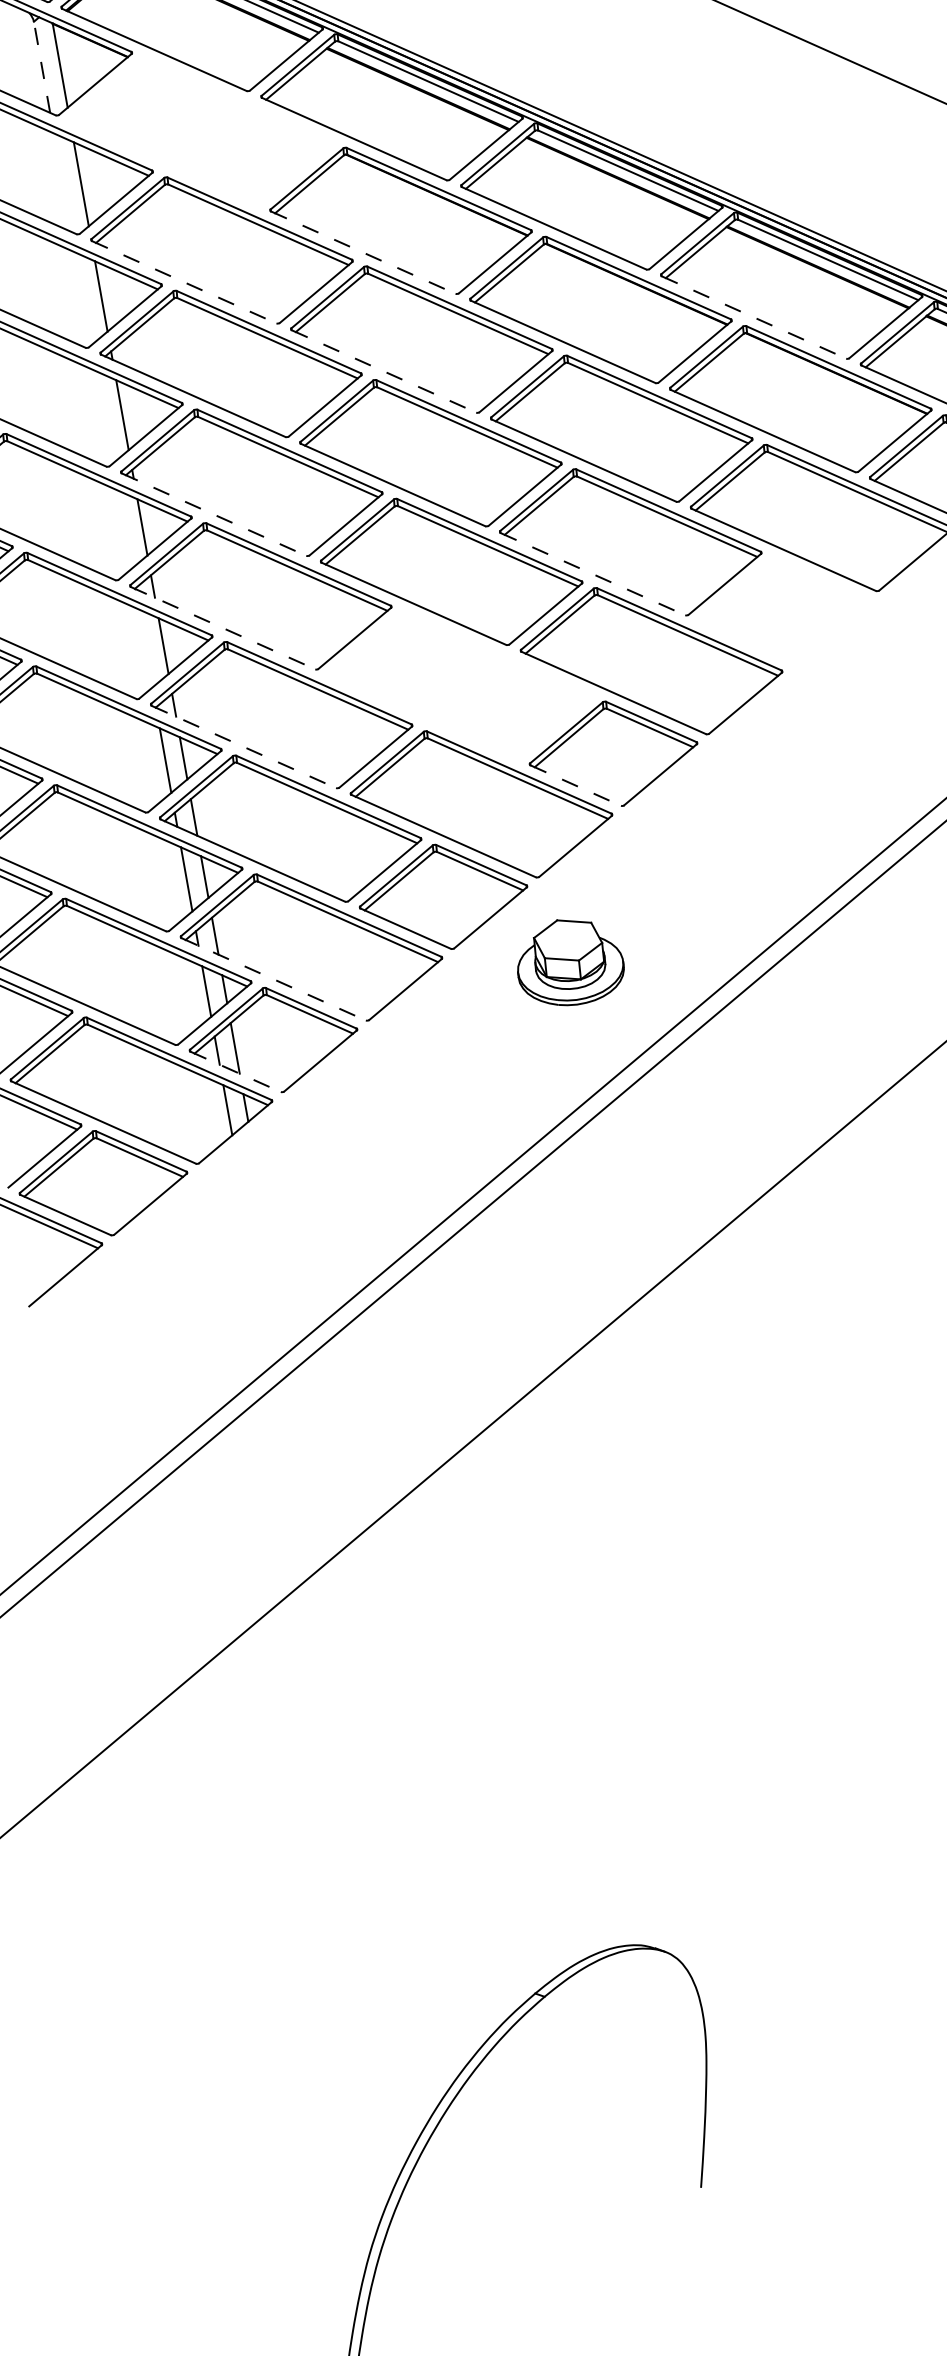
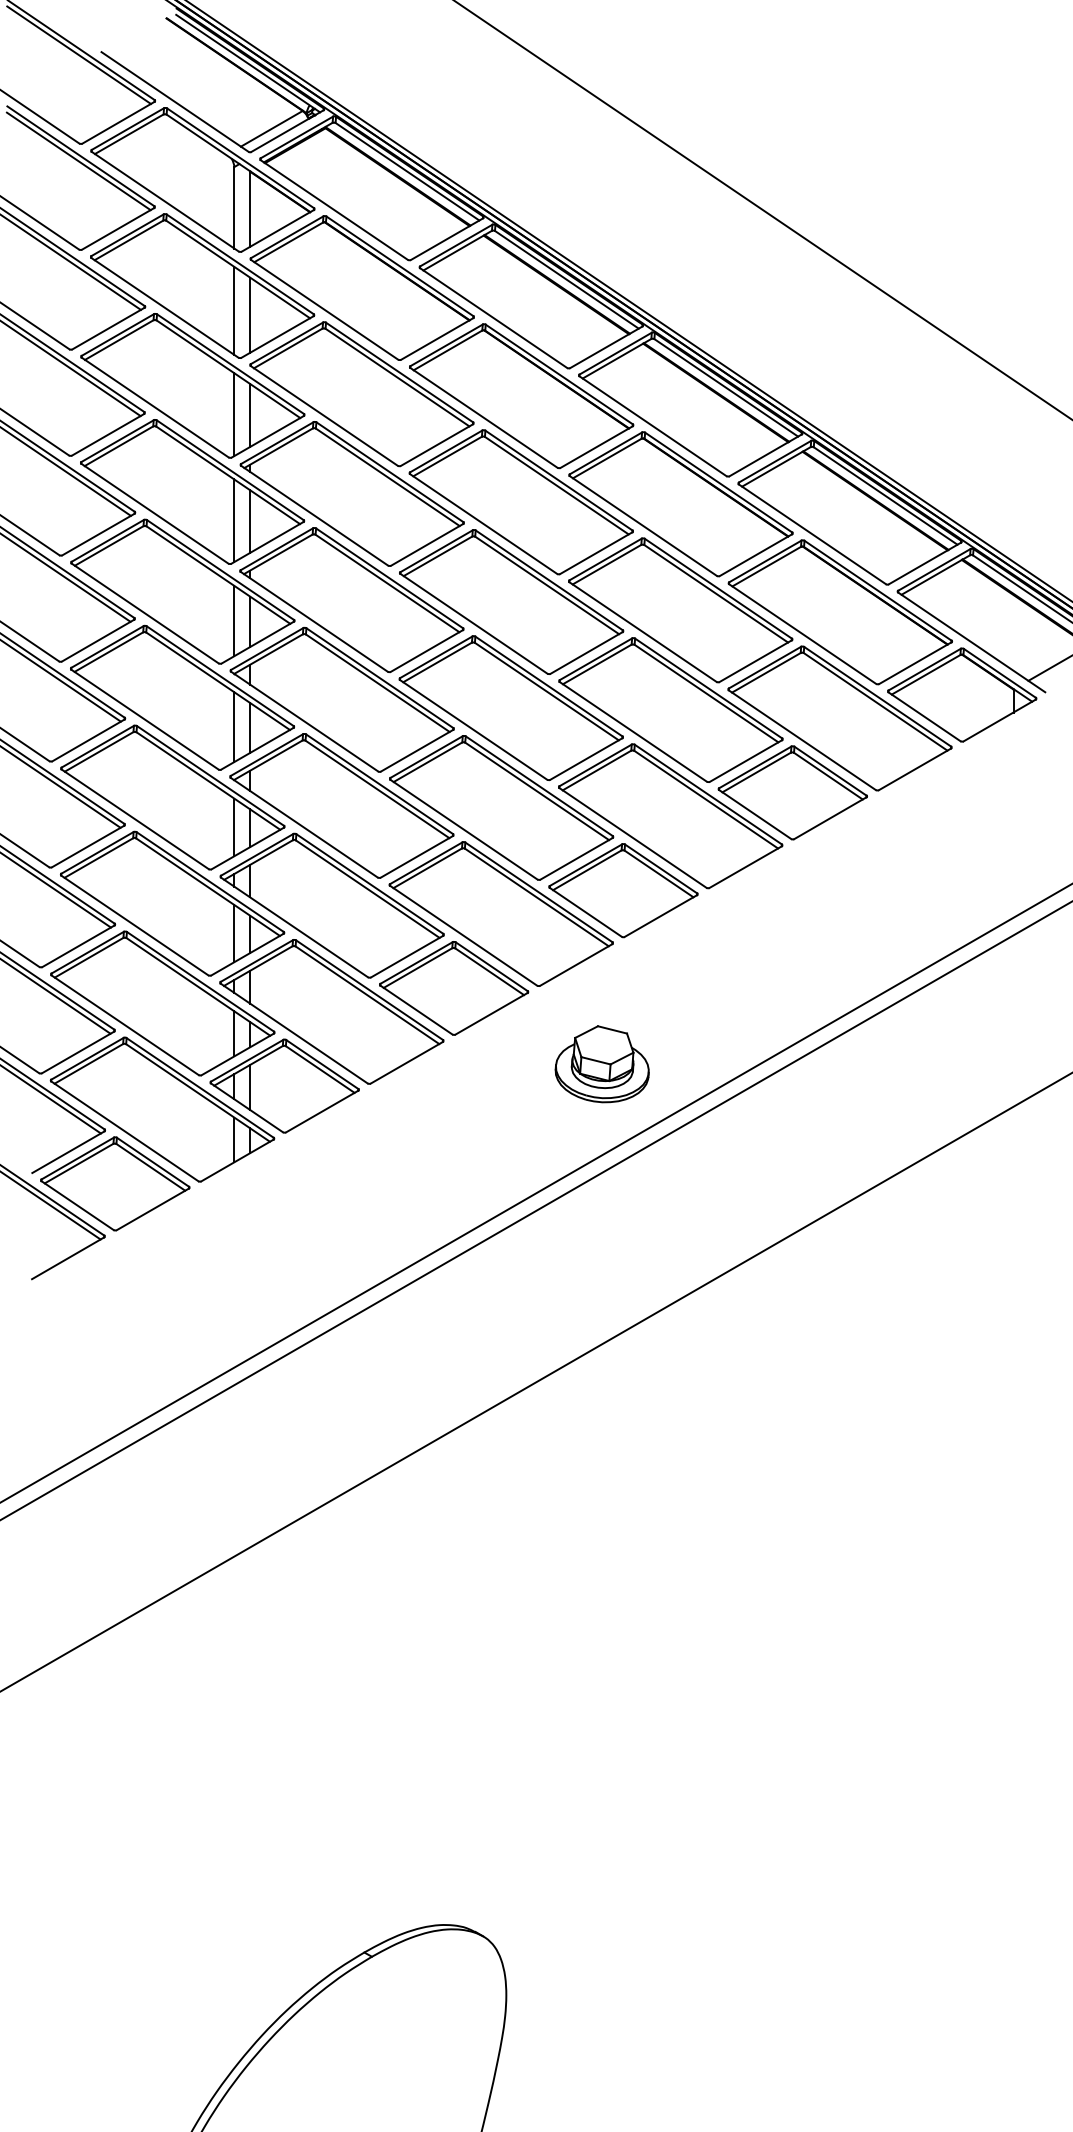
line: (42, 66) -> (234, 207), dashed -> solid
part: (200, 131) -> (361, 287), added
line: (62, 182) -> (234, 310), added
line: (362, 252) -> (483, 417), dashed -> solid
line: (184, 281) -> (324, 415), dashed -> solid
line: (83, 298) -> (234, 414), added
line: (754, 317) -> (812, 534), dashed -> solid
line: (383, 372) -> (483, 524), dashed -> solid
line: (104, 417) -> (234, 520), added
line: (214, 514) -> (314, 621), dashed -> solid
line: (124, 529) -> (234, 620), added
line: (593, 573) -> (633, 731), dashed -> solid
part: (783, 610) -> (792, 792), added
line: (222, 628) -> (304, 721), dashed -> solid
line: (145, 648) -> (234, 727), added
part: (460, 685) -> (501, 807), added
line: (244, 746) -> (304, 827), dashed -> solid
line: (575, 785) -> (585, 912), dashed -> solid
part: (568, 962) -> (601, 1064), moved
line: (273, 979) -> (294, 1033), dashed -> solid
line: (236, 1072) -> (247, 1108), dashed -> solid

